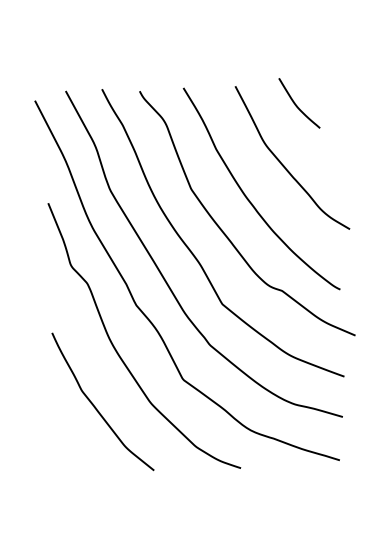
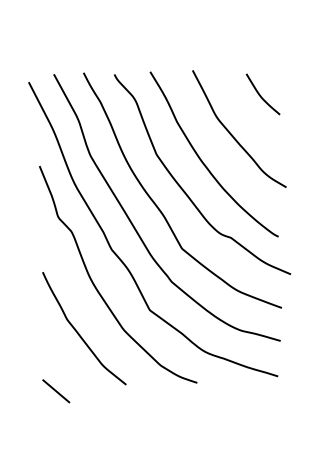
curve: (297, 104) -> (261, 95), moved
line: (68, 478) -> (56, 391), added

